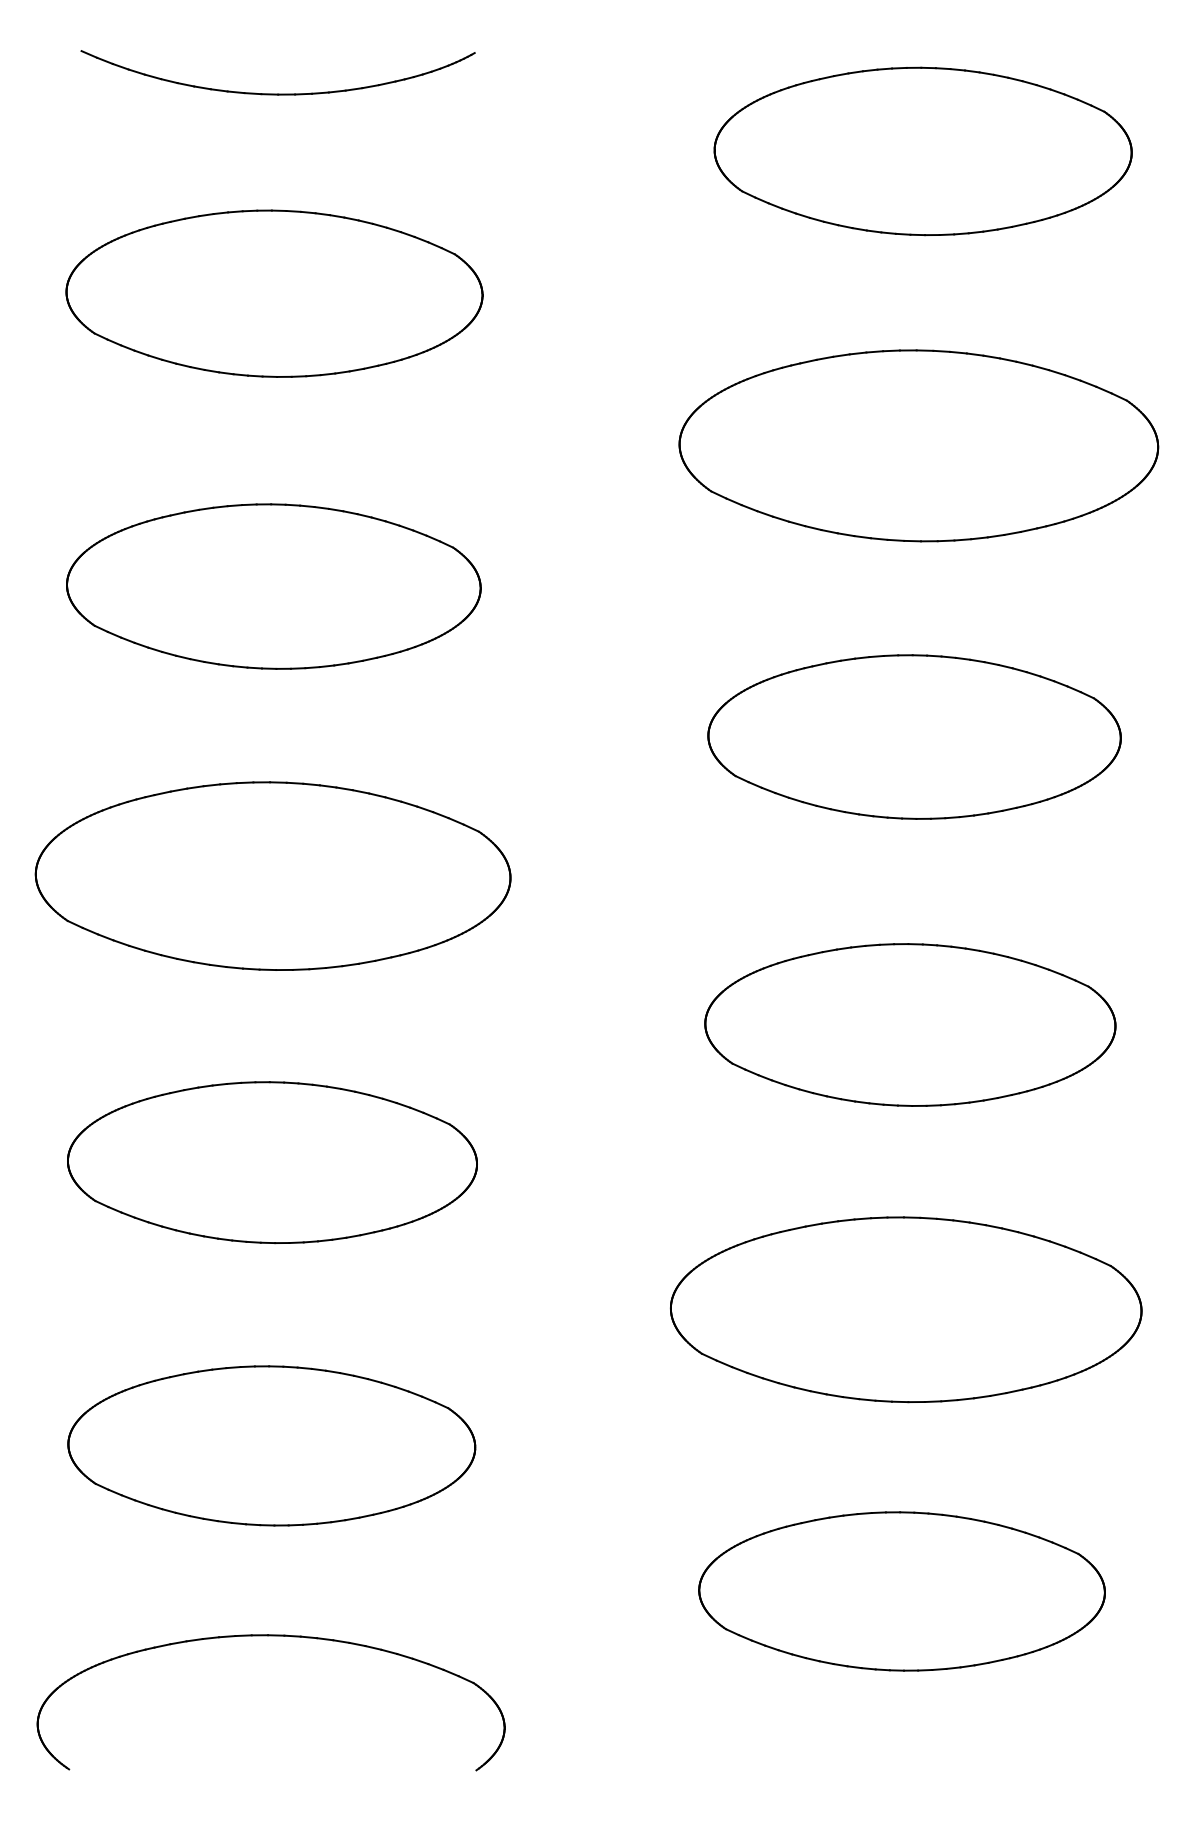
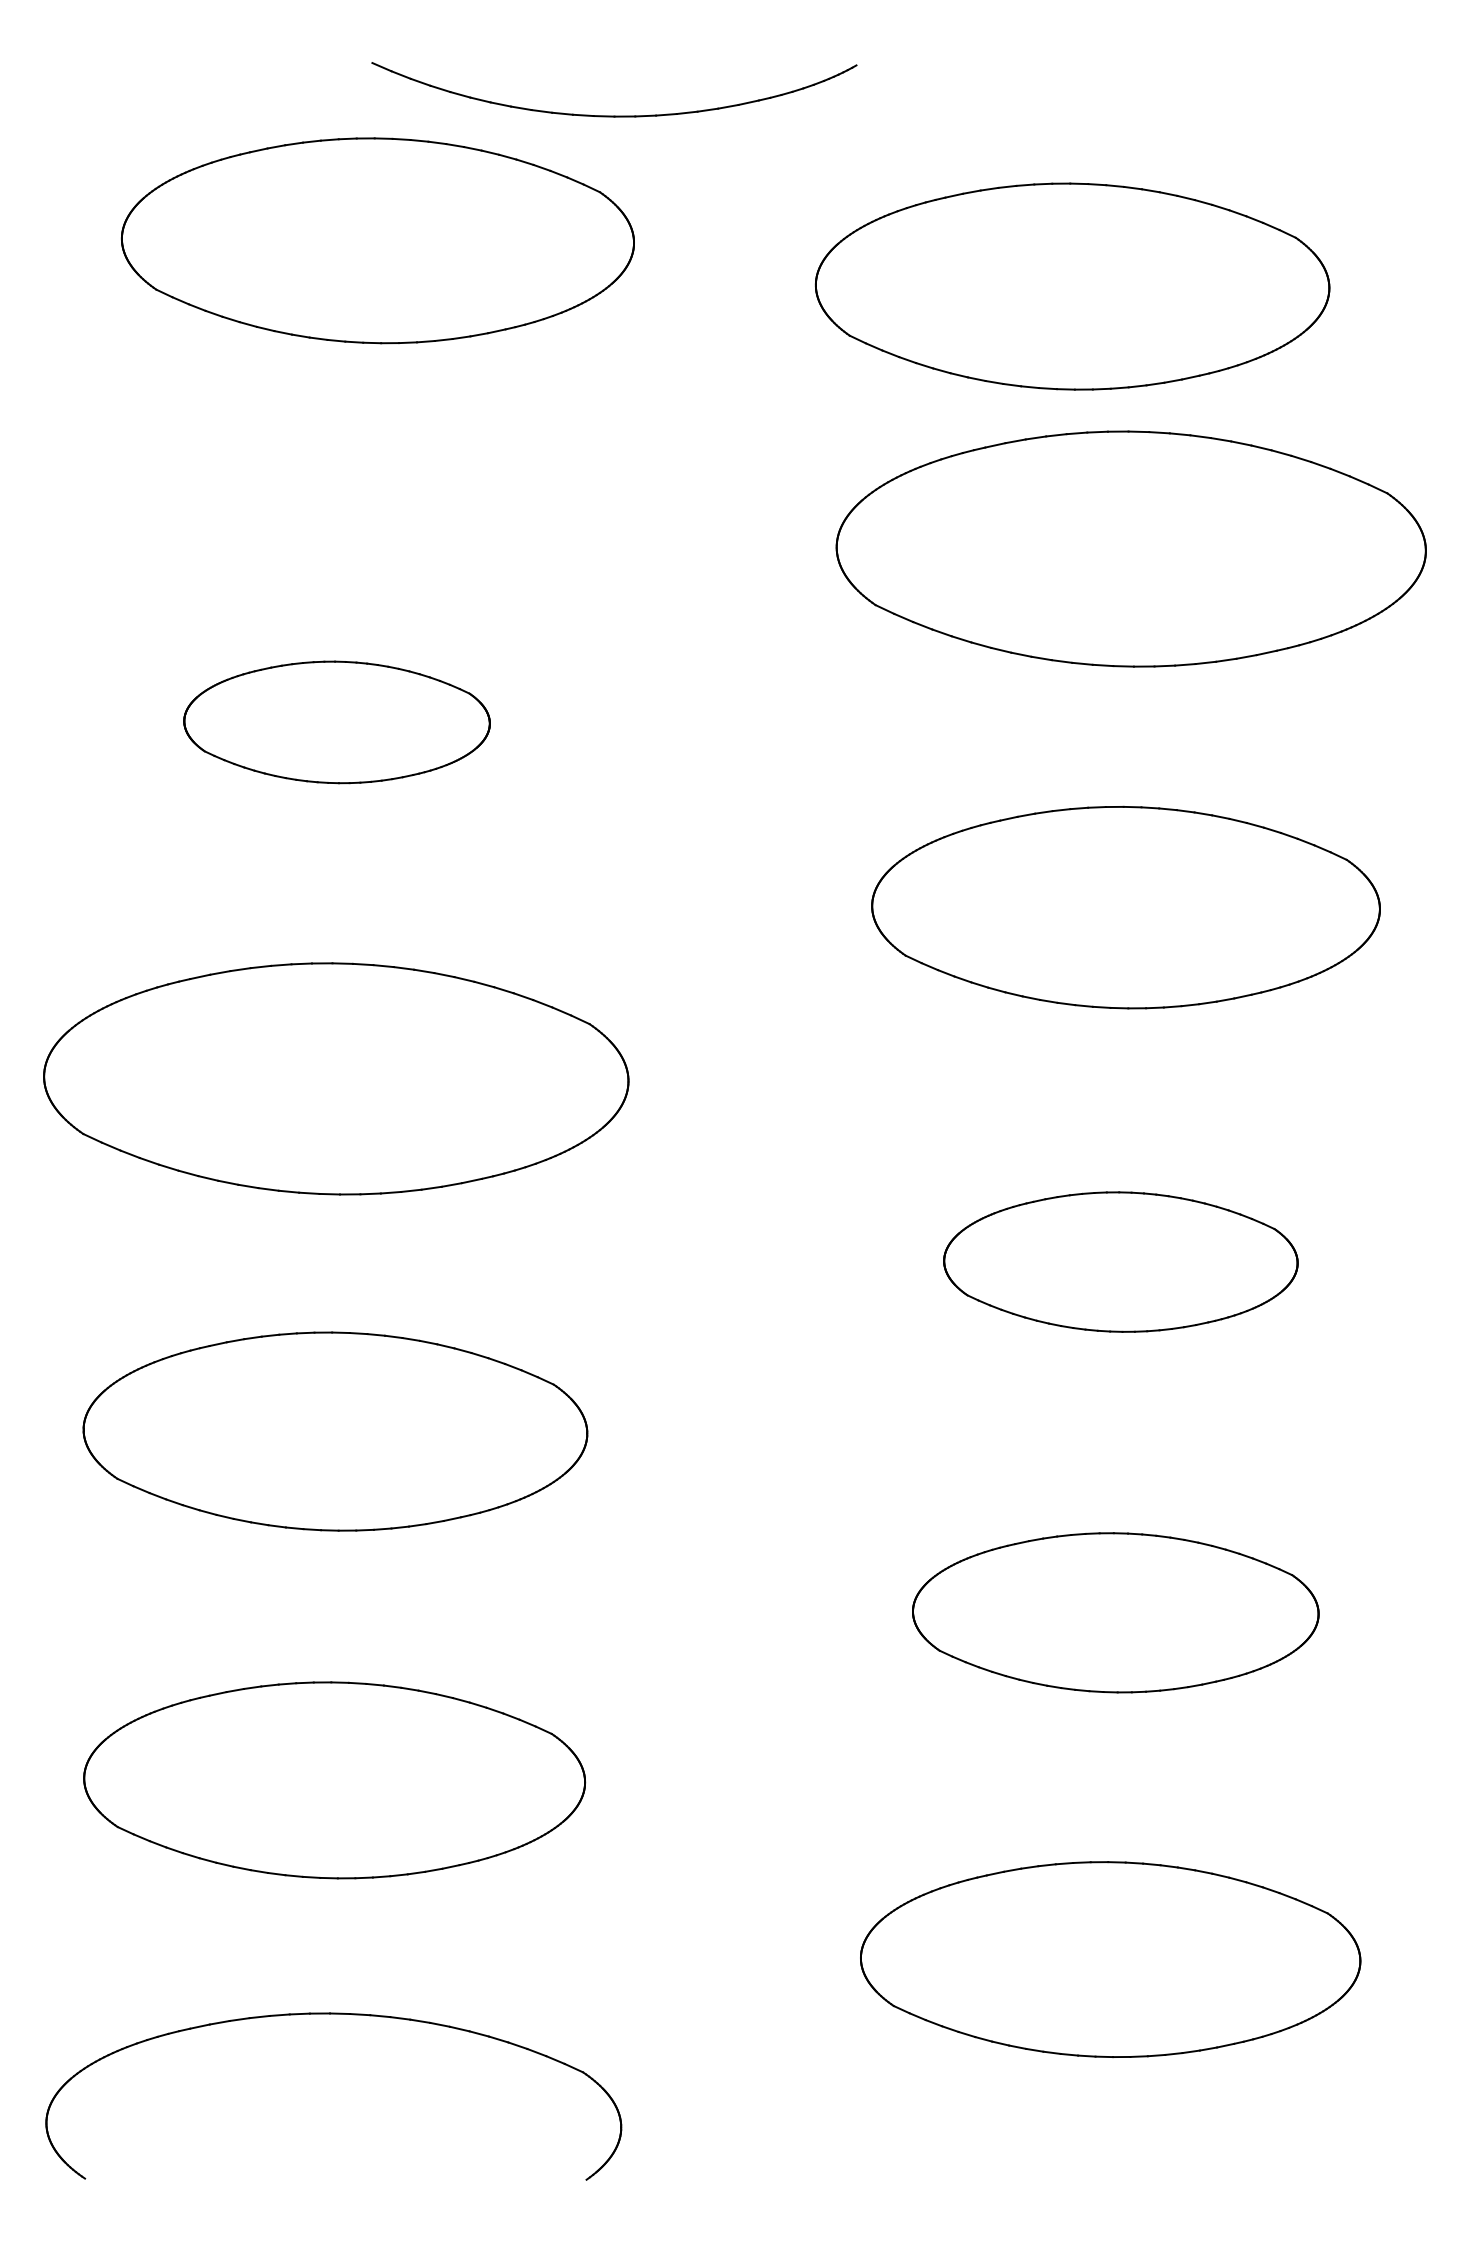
part: (278, 93) -> (614, 115), moved
part: (923, 151) -> (1072, 286), moved
part: (274, 293) -> (377, 240), moved
part: (273, 586) -> (336, 722), size x0.6
part: (910, 1024) -> (1120, 1261), size x0.7
part: (906, 1309) -> (1115, 1612), size x0.7

